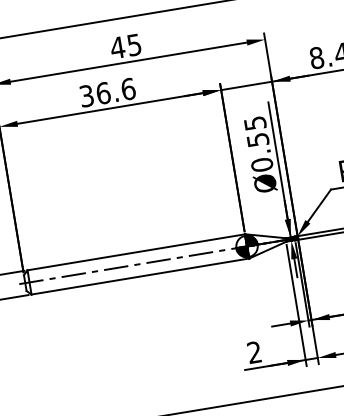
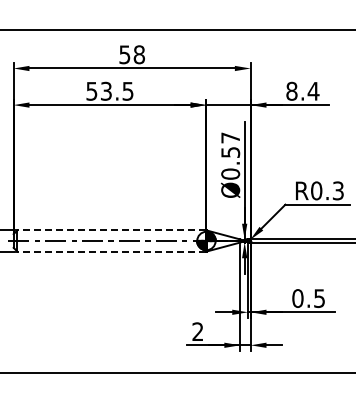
text: (125, 46) -> (131, 54), 45 -> 58
text: (108, 91) -> (110, 90), 36.6 -> 53.5
text: (255, 122) -> (230, 137), Ø0.55 -> Ø0.57
line: (135, 252) -> (111, 230), solid -> dashed
line: (139, 276) -> (111, 251), solid -> dashed

